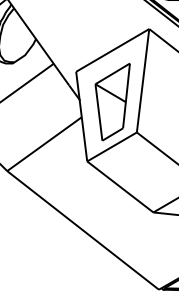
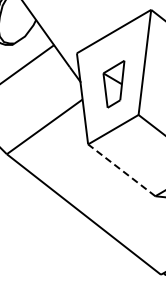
part: (112, 102) -> (113, 84), size x0.6
line: (120, 186) -> (121, 169), solid -> dashed

